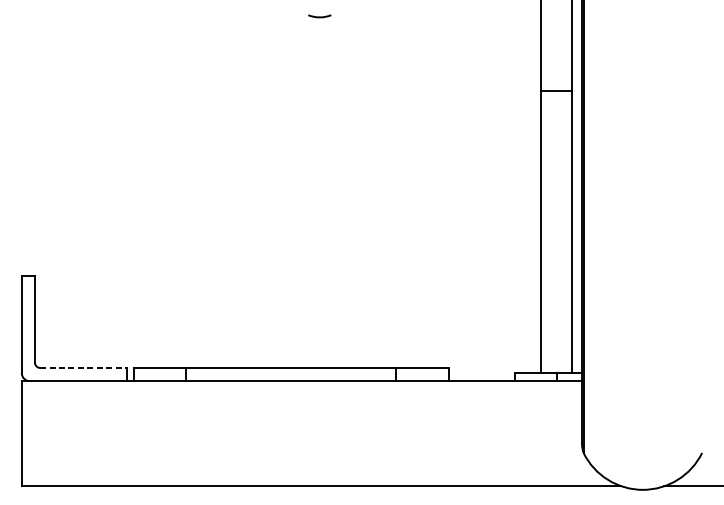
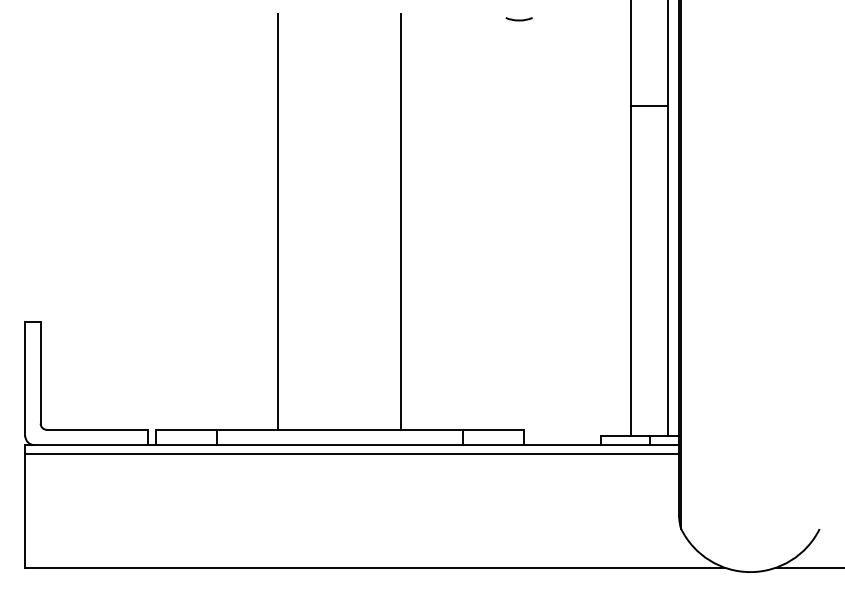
curve: (319, 16) -> (518, 19), moved
line: (238, 189) -> (278, 221), added
line: (344, 189) -> (401, 221), added
line: (83, 367) -> (97, 429), dashed -> solid
line: (302, 389) -> (352, 454), added

